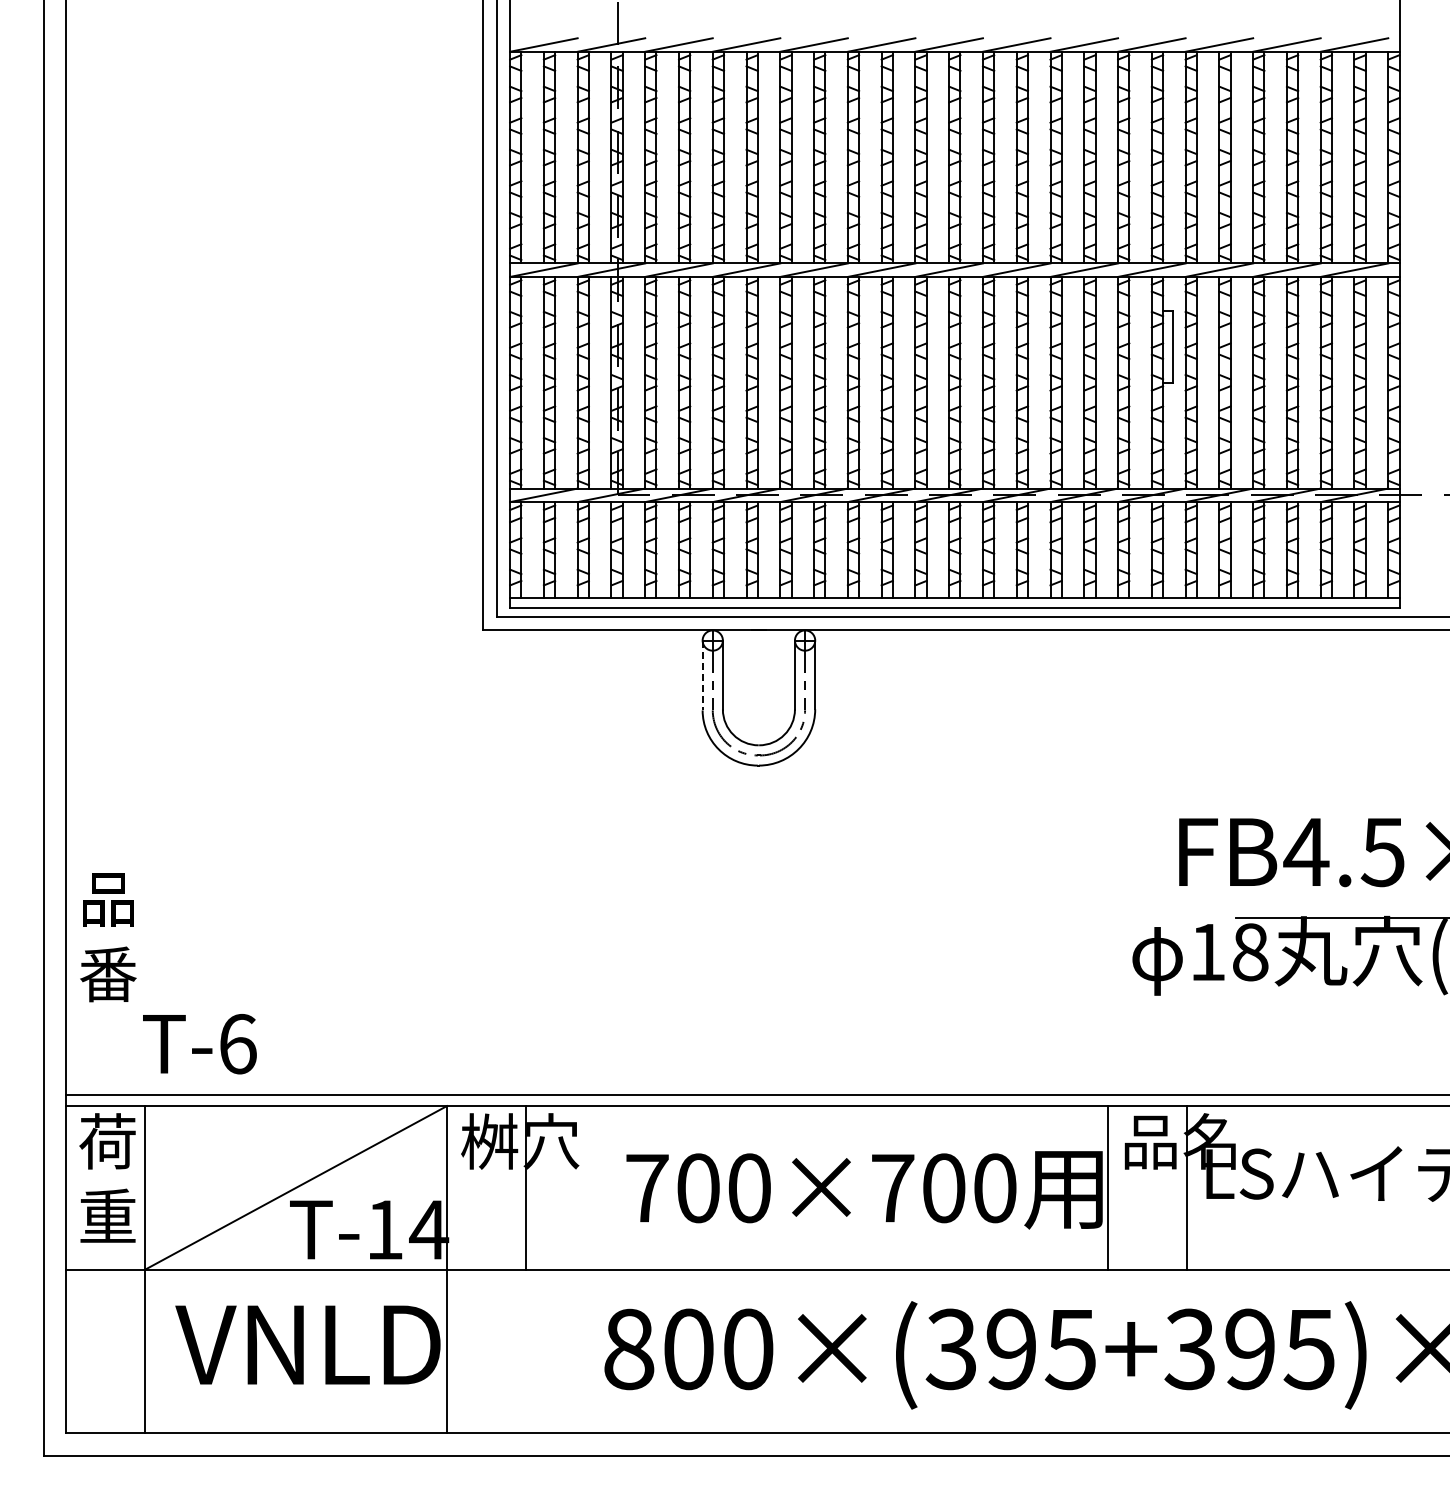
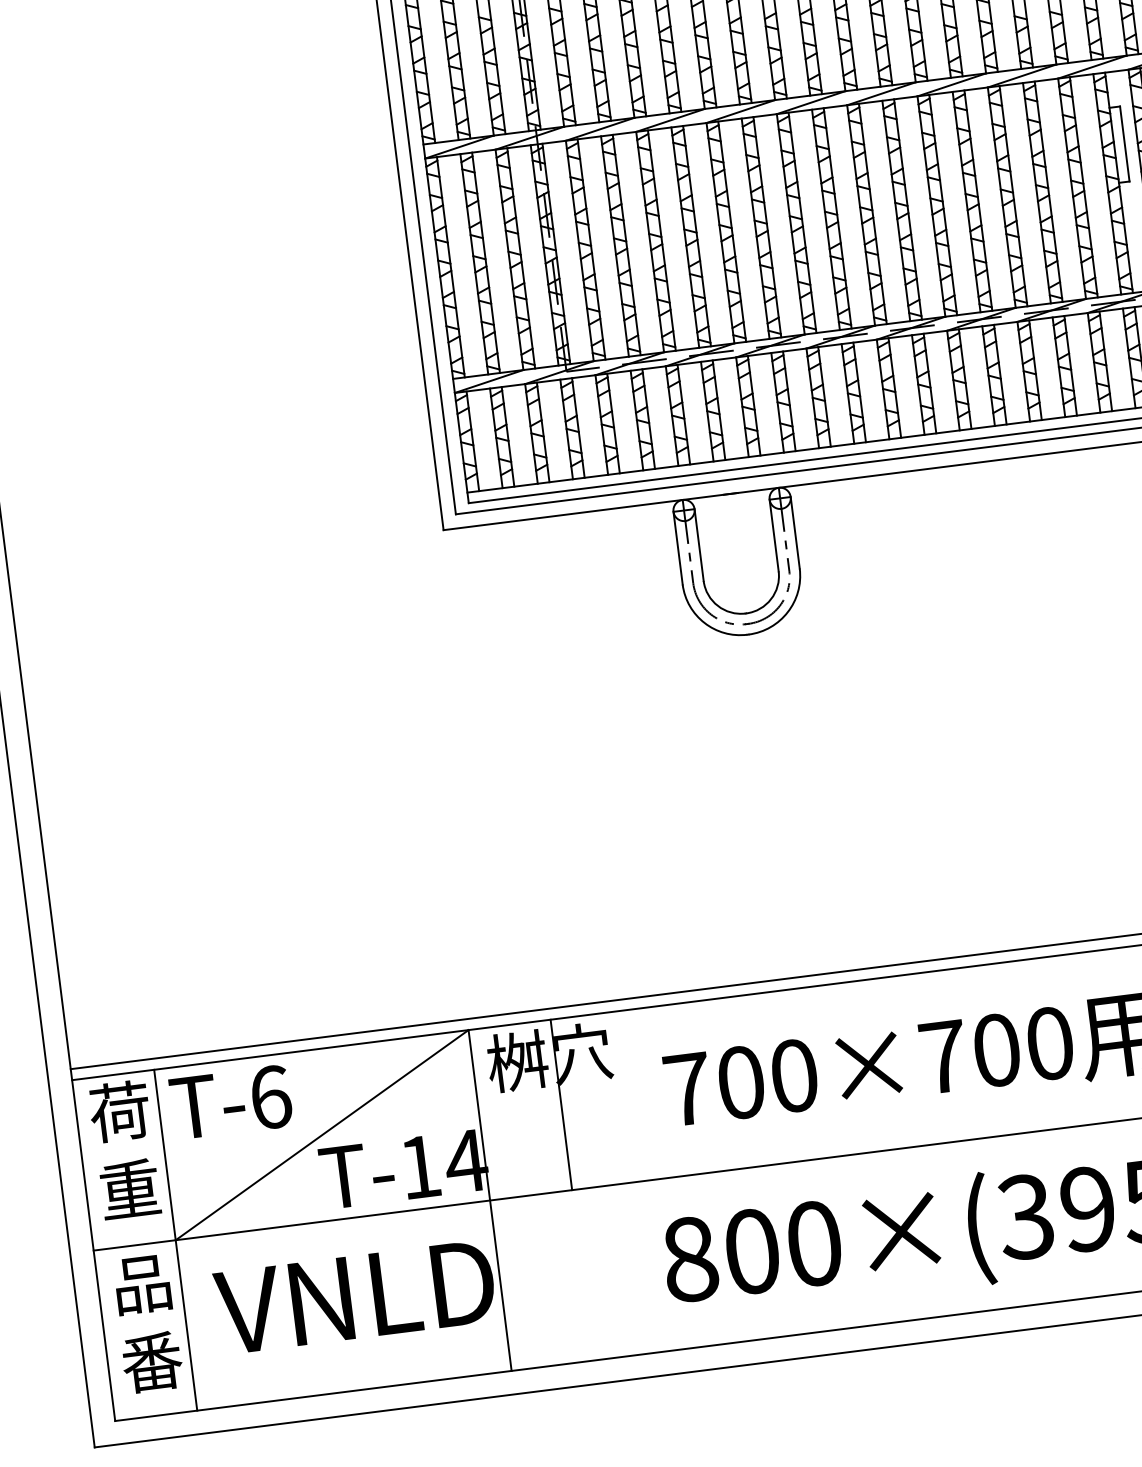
line: (702, 675) -> (677, 548), dashed -> solid
text: (108, 937) -> (147, 1323), moved
text: (199, 1044) -> (230, 1102), moved

